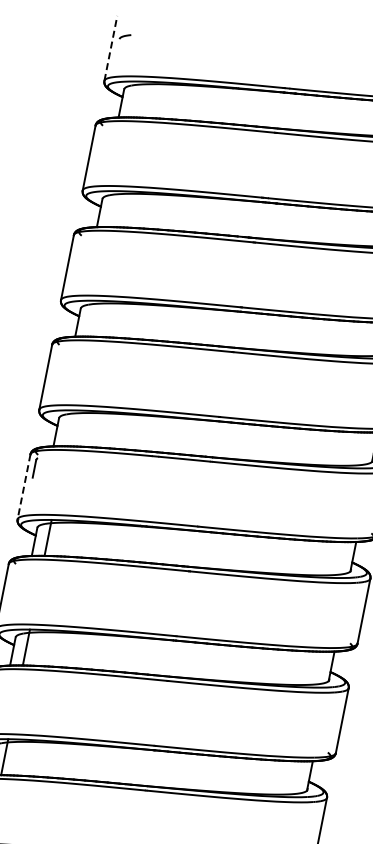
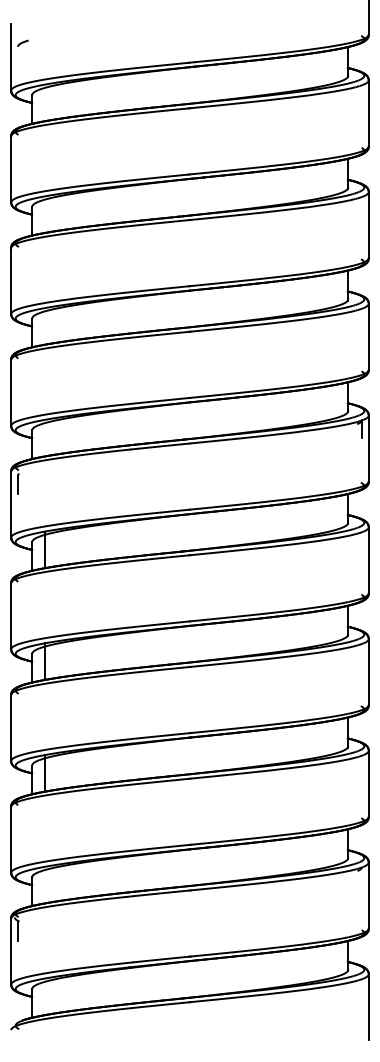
line: (111, 48) -> (11, 57), dashed -> solid
line: (24, 487) -> (11, 505), dashed -> solid

